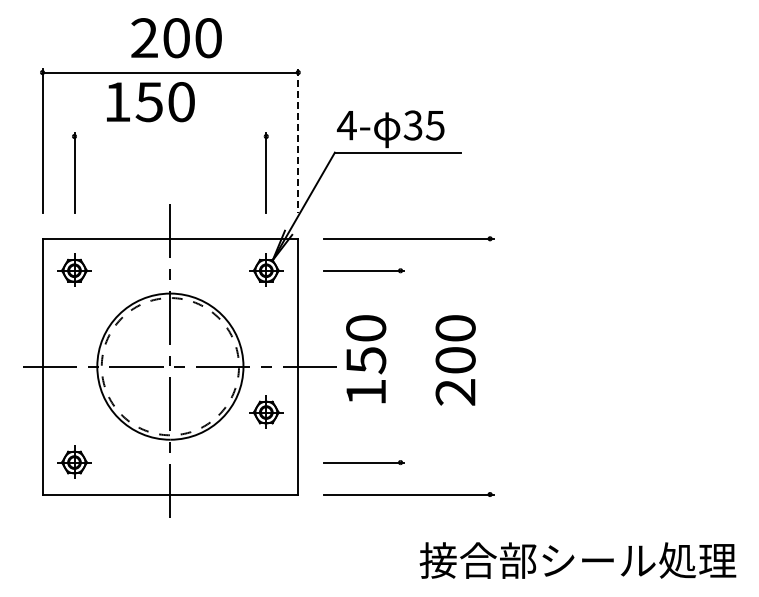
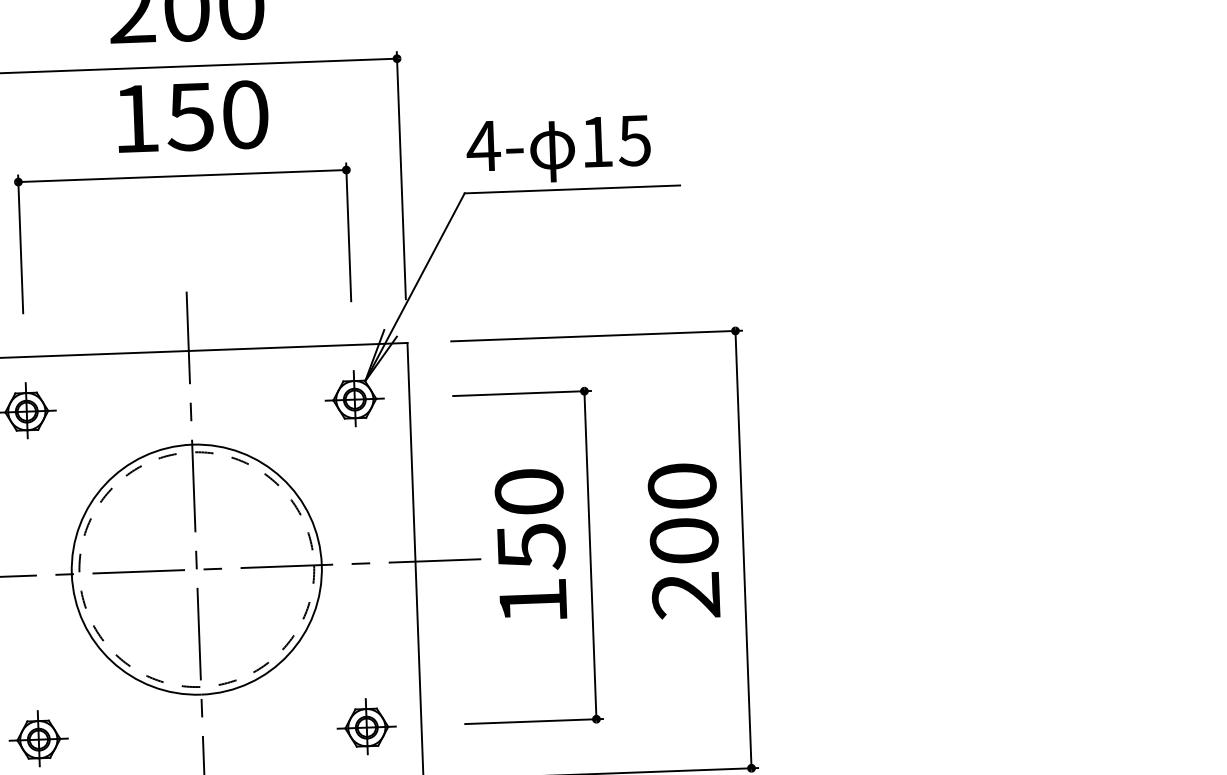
text: (150, 102) -> (192, 117), moved
text: (412, 125) -> (595, 142), 35 -> 15
line: (170, 136) -> (182, 176), added
line: (298, 141) -> (401, 176), dashed -> solid
line: (400, 366) -> (590, 554), added
line: (490, 366) -> (744, 549), added
part: (266, 411) -> (367, 725), moved

